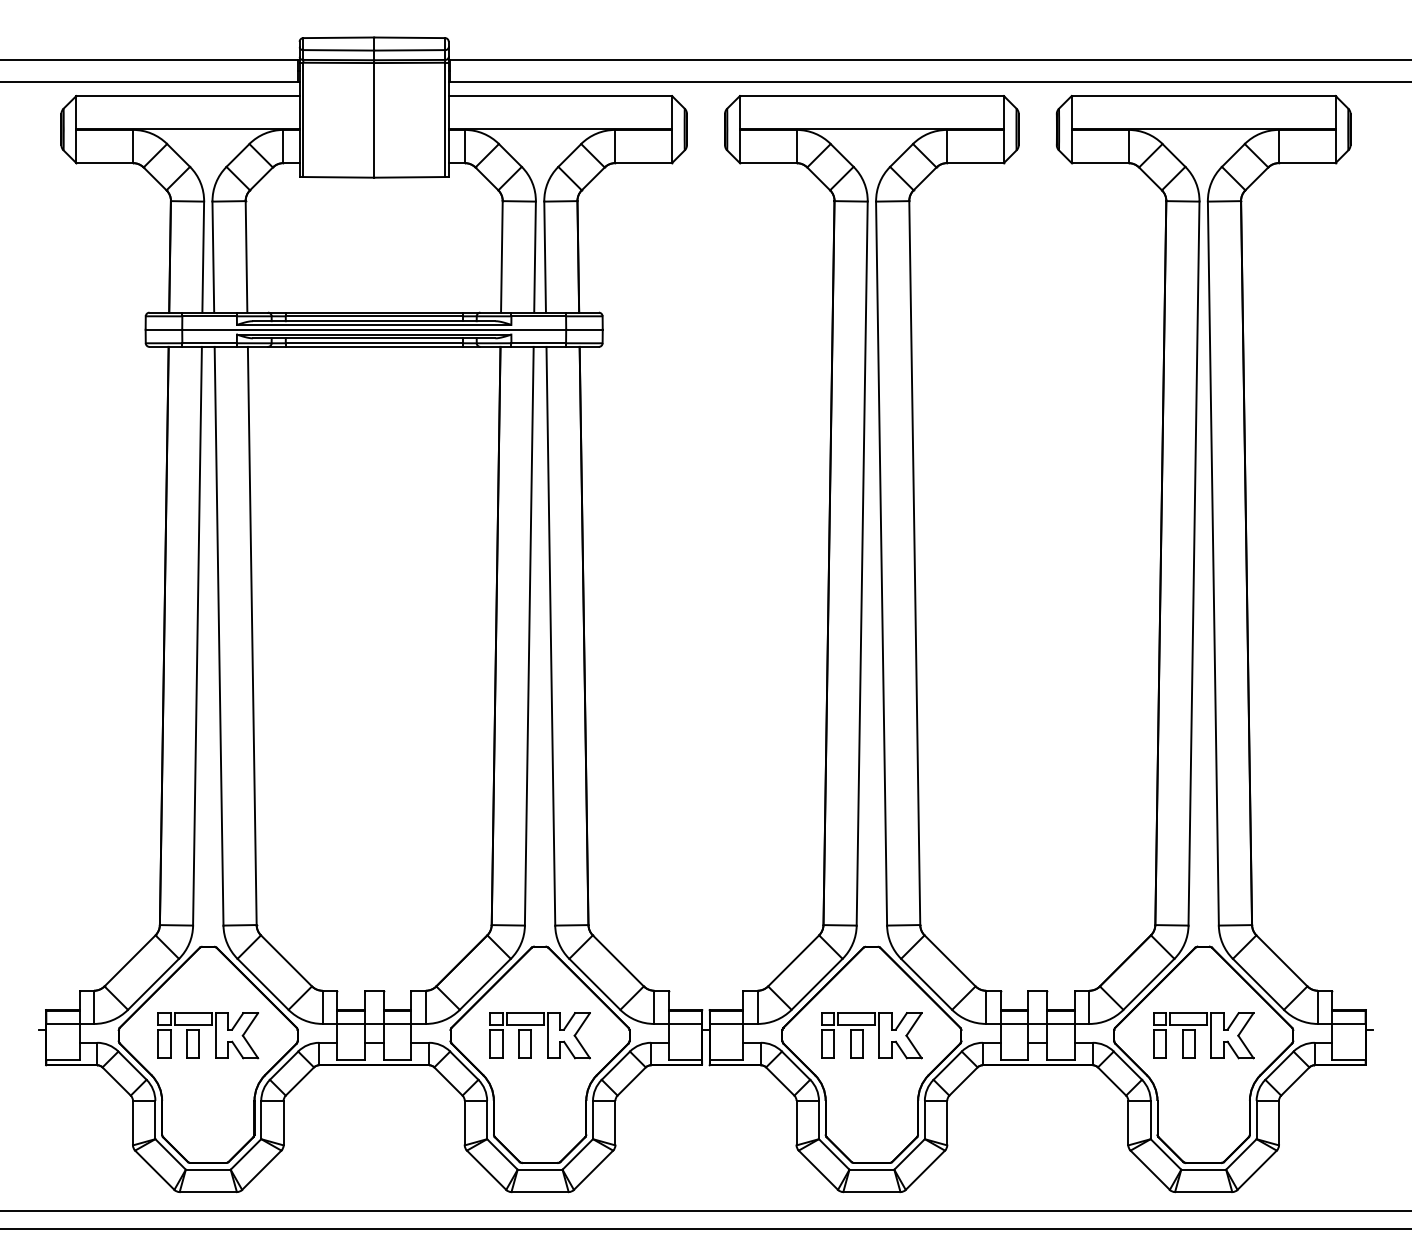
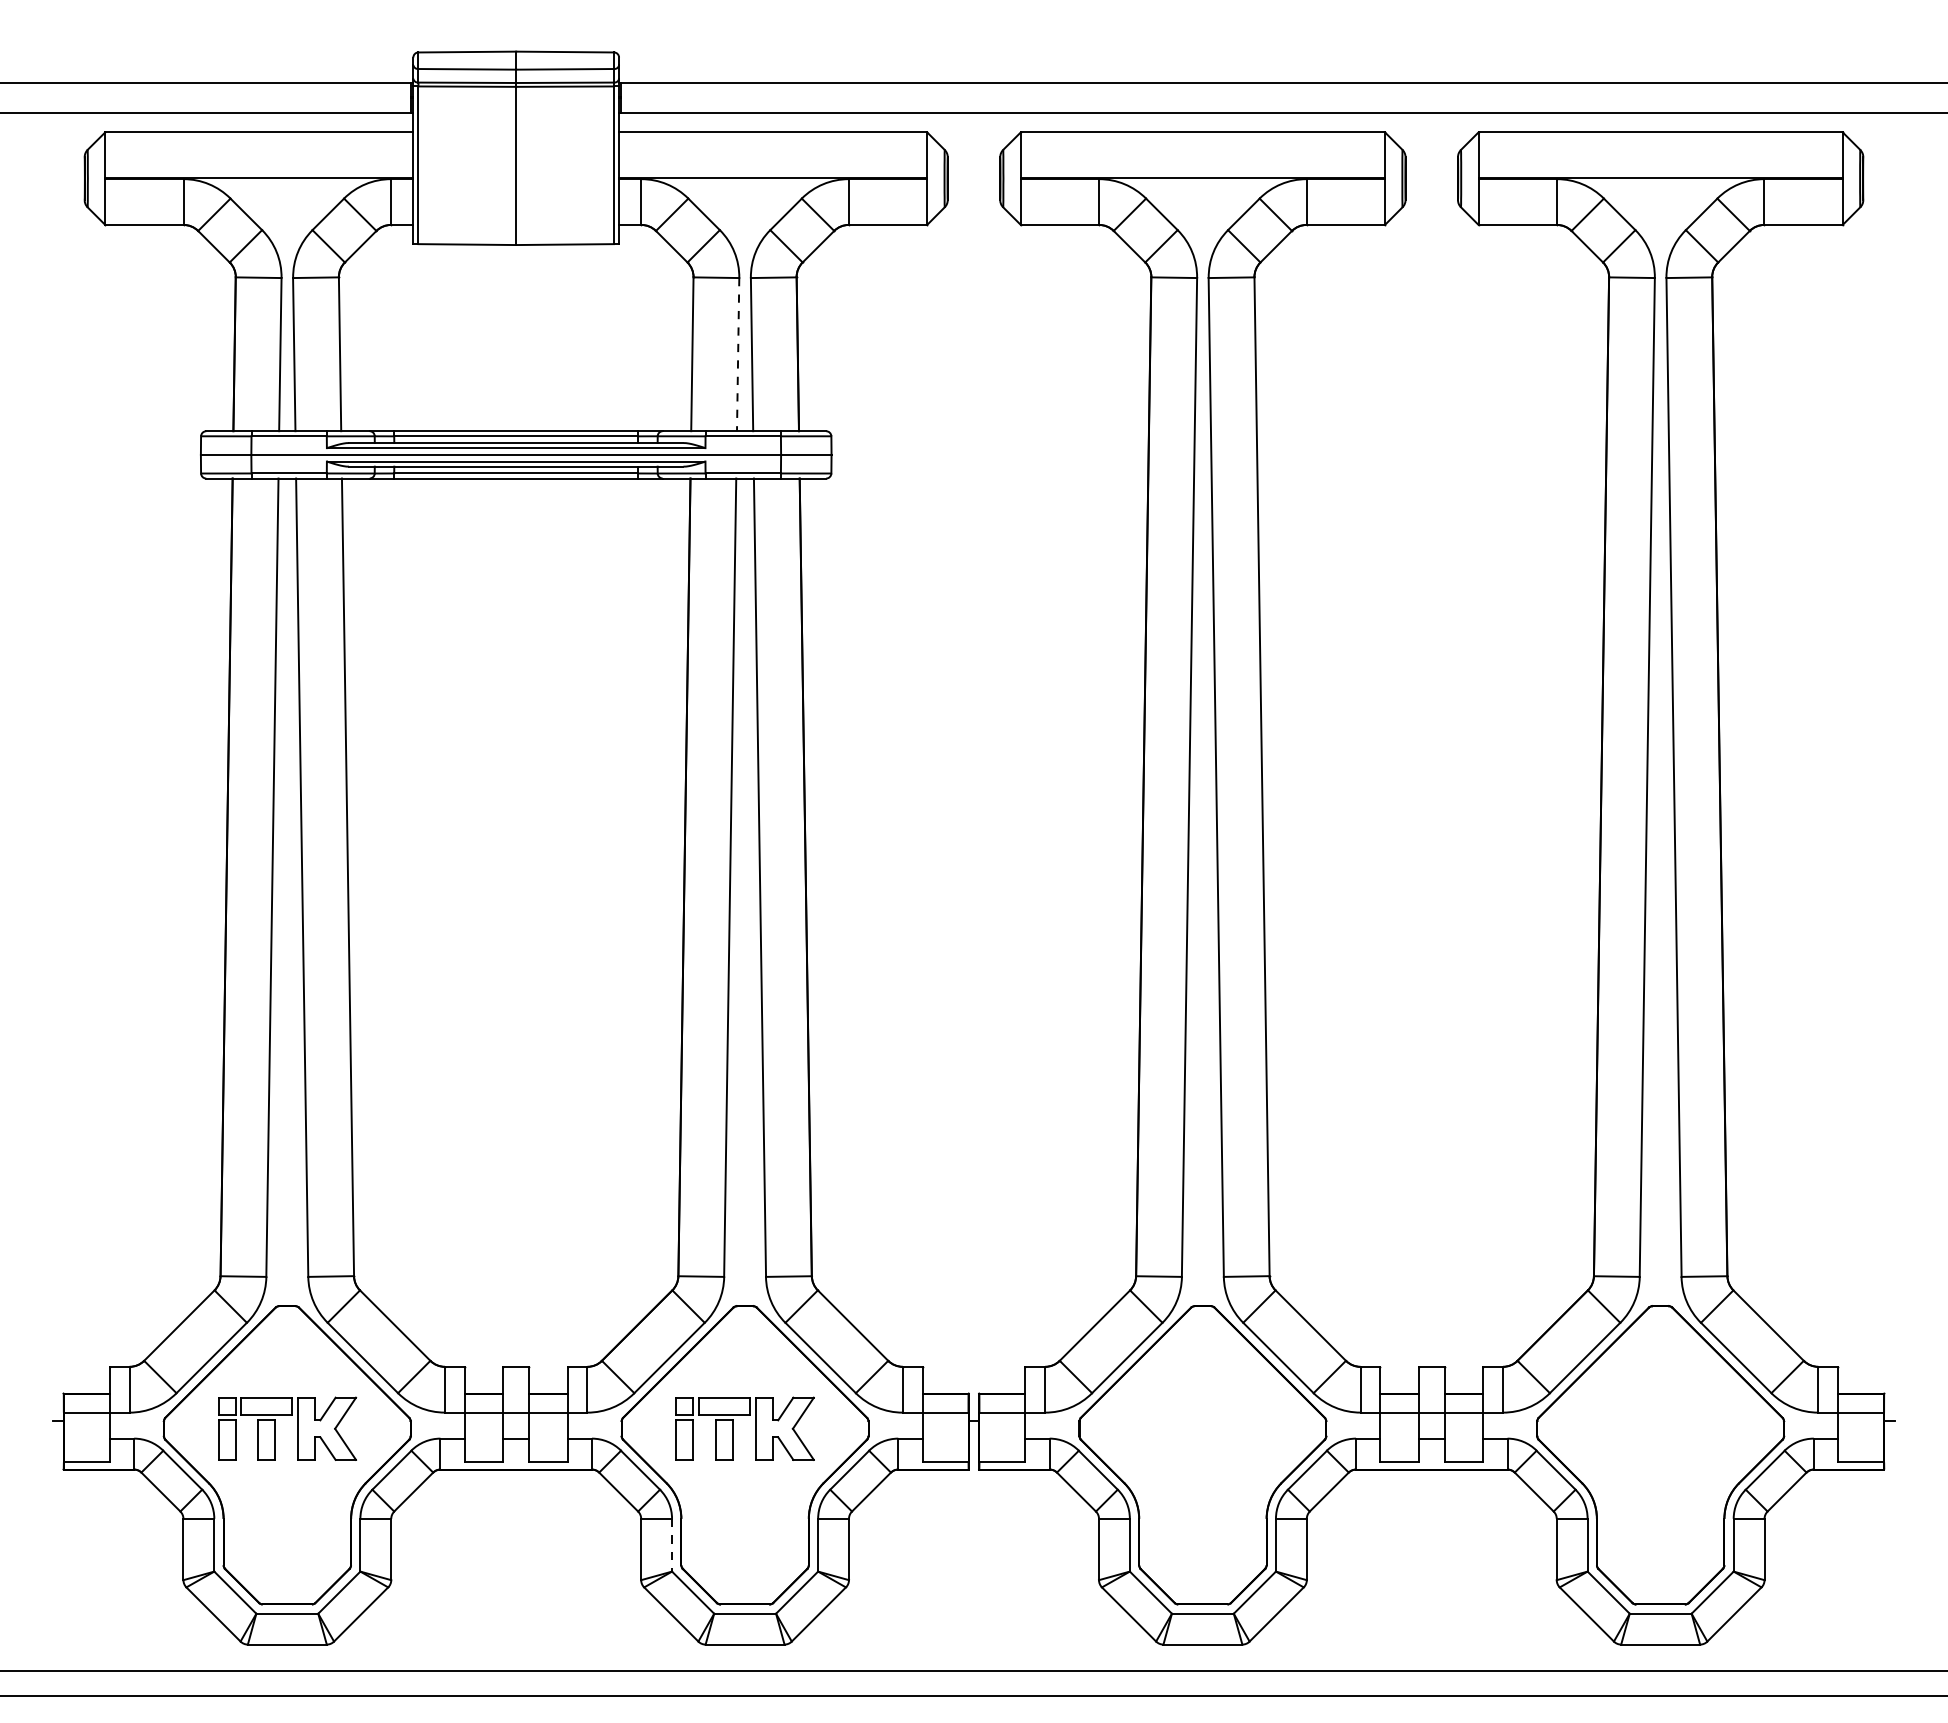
line: (535, 257) -> (738, 354), solid -> dashed
part: (878, 1035) -> (1212, 1428), removed
part: (1210, 1035) -> (1670, 1428), removed
line: (487, 1120) -> (672, 1545), solid -> dashed

